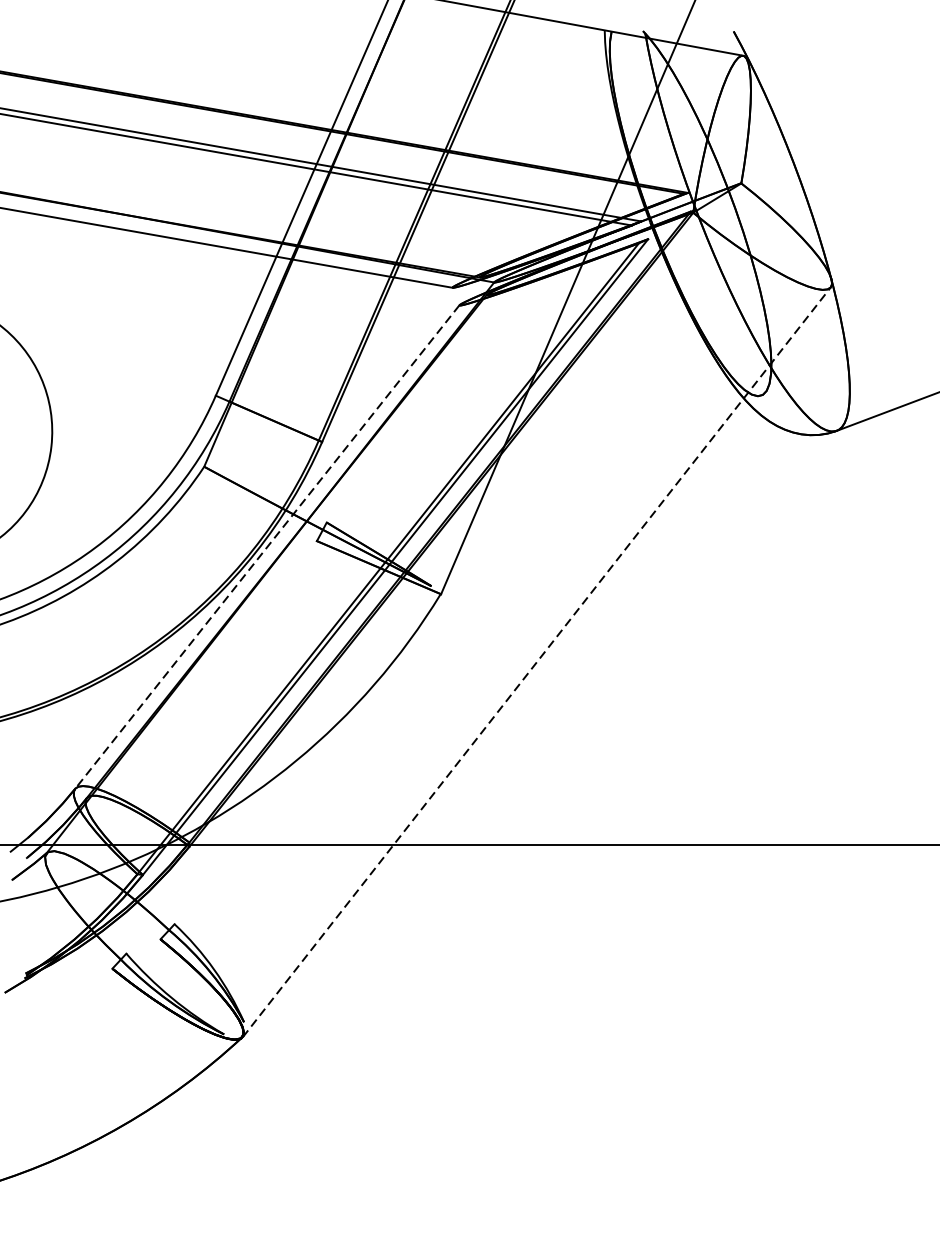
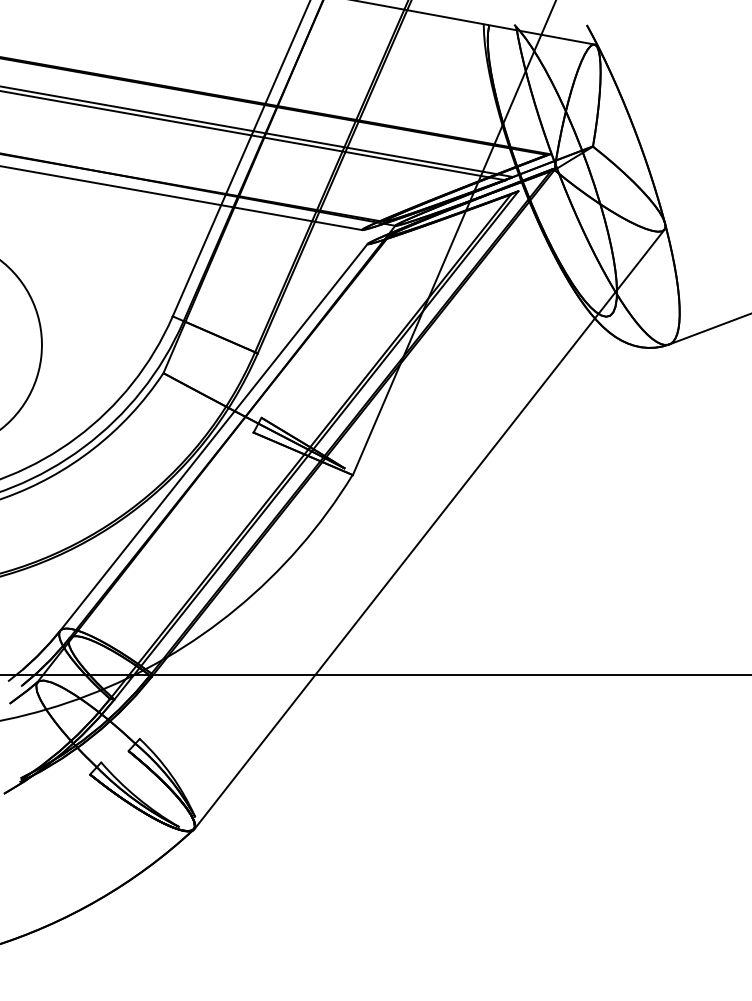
line: (266, 547) -> (213, 437), dashed -> solid
line: (536, 662) -> (429, 529), dashed -> solid

